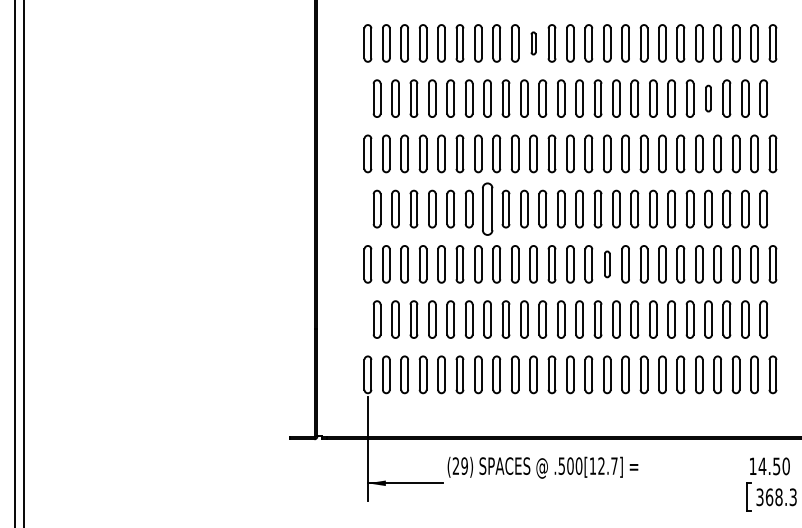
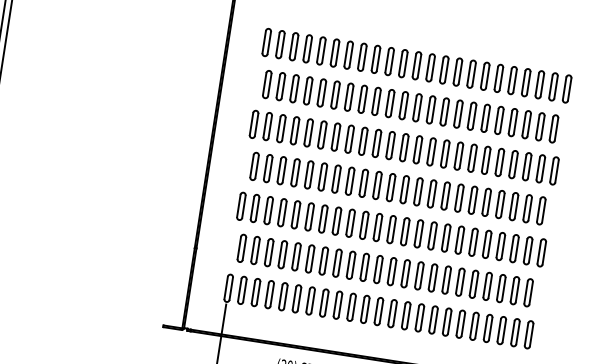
part: (533, 43) -> (389, 61), size x1.67
part: (708, 98) -> (513, 122), size x1.43
part: (487, 208) -> (336, 178), size x0.71
part: (607, 264) -> (419, 233), size x1.43

